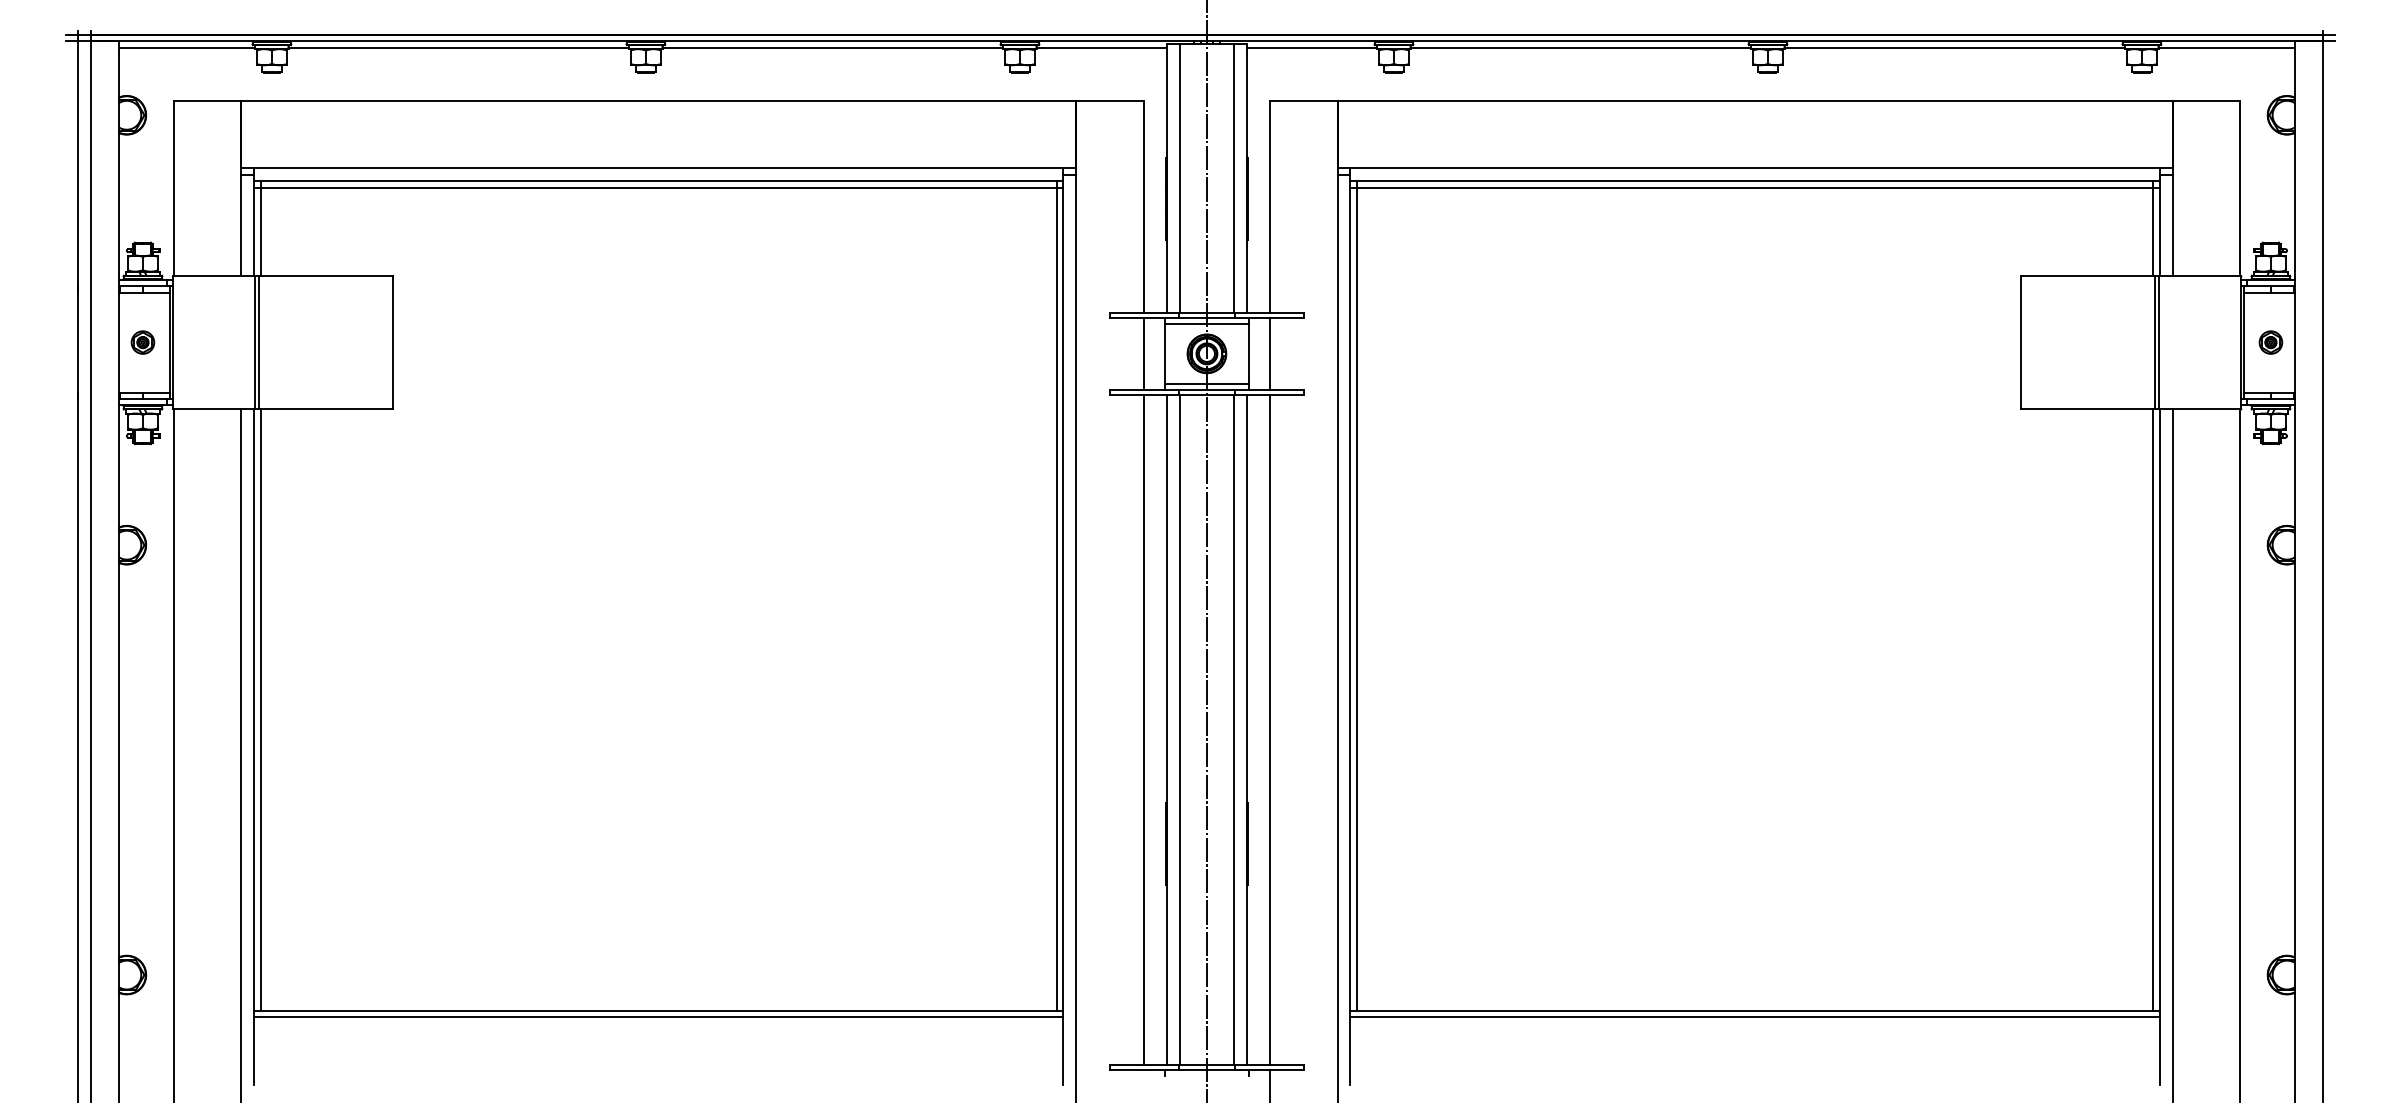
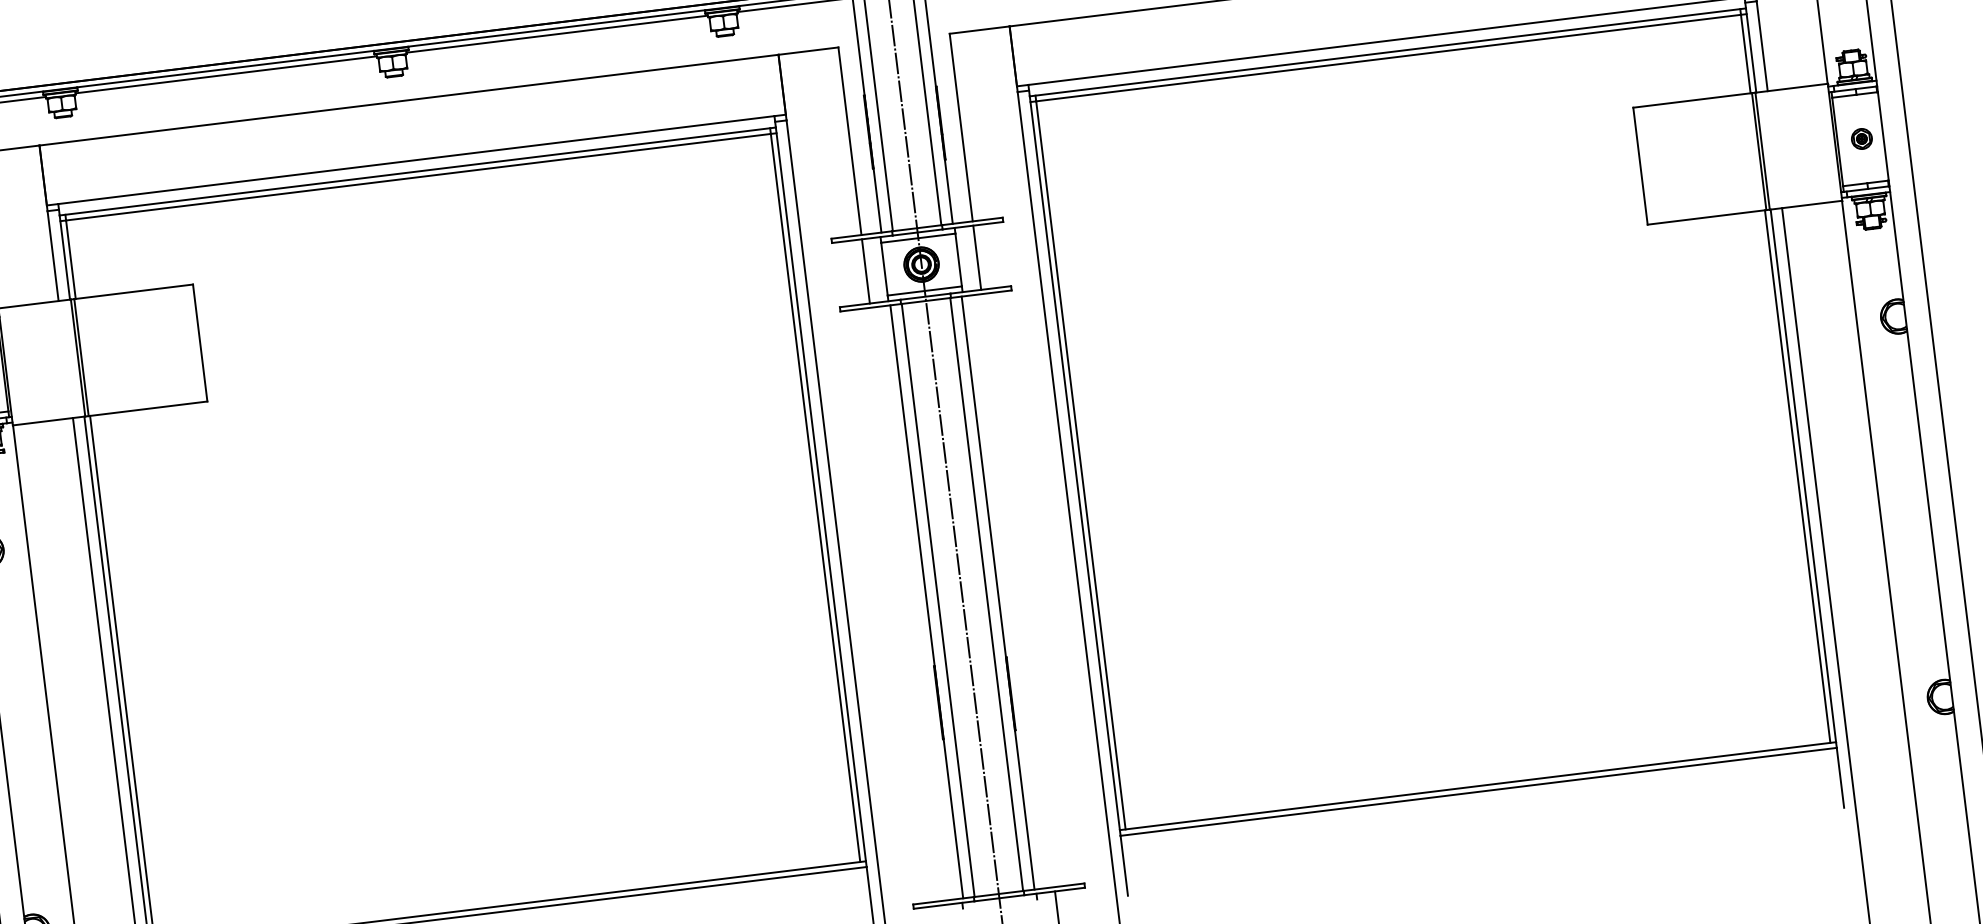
line: (1144, 729) -> (907, 603), removed
line: (1269, 729) -> (1017, 590), removed

